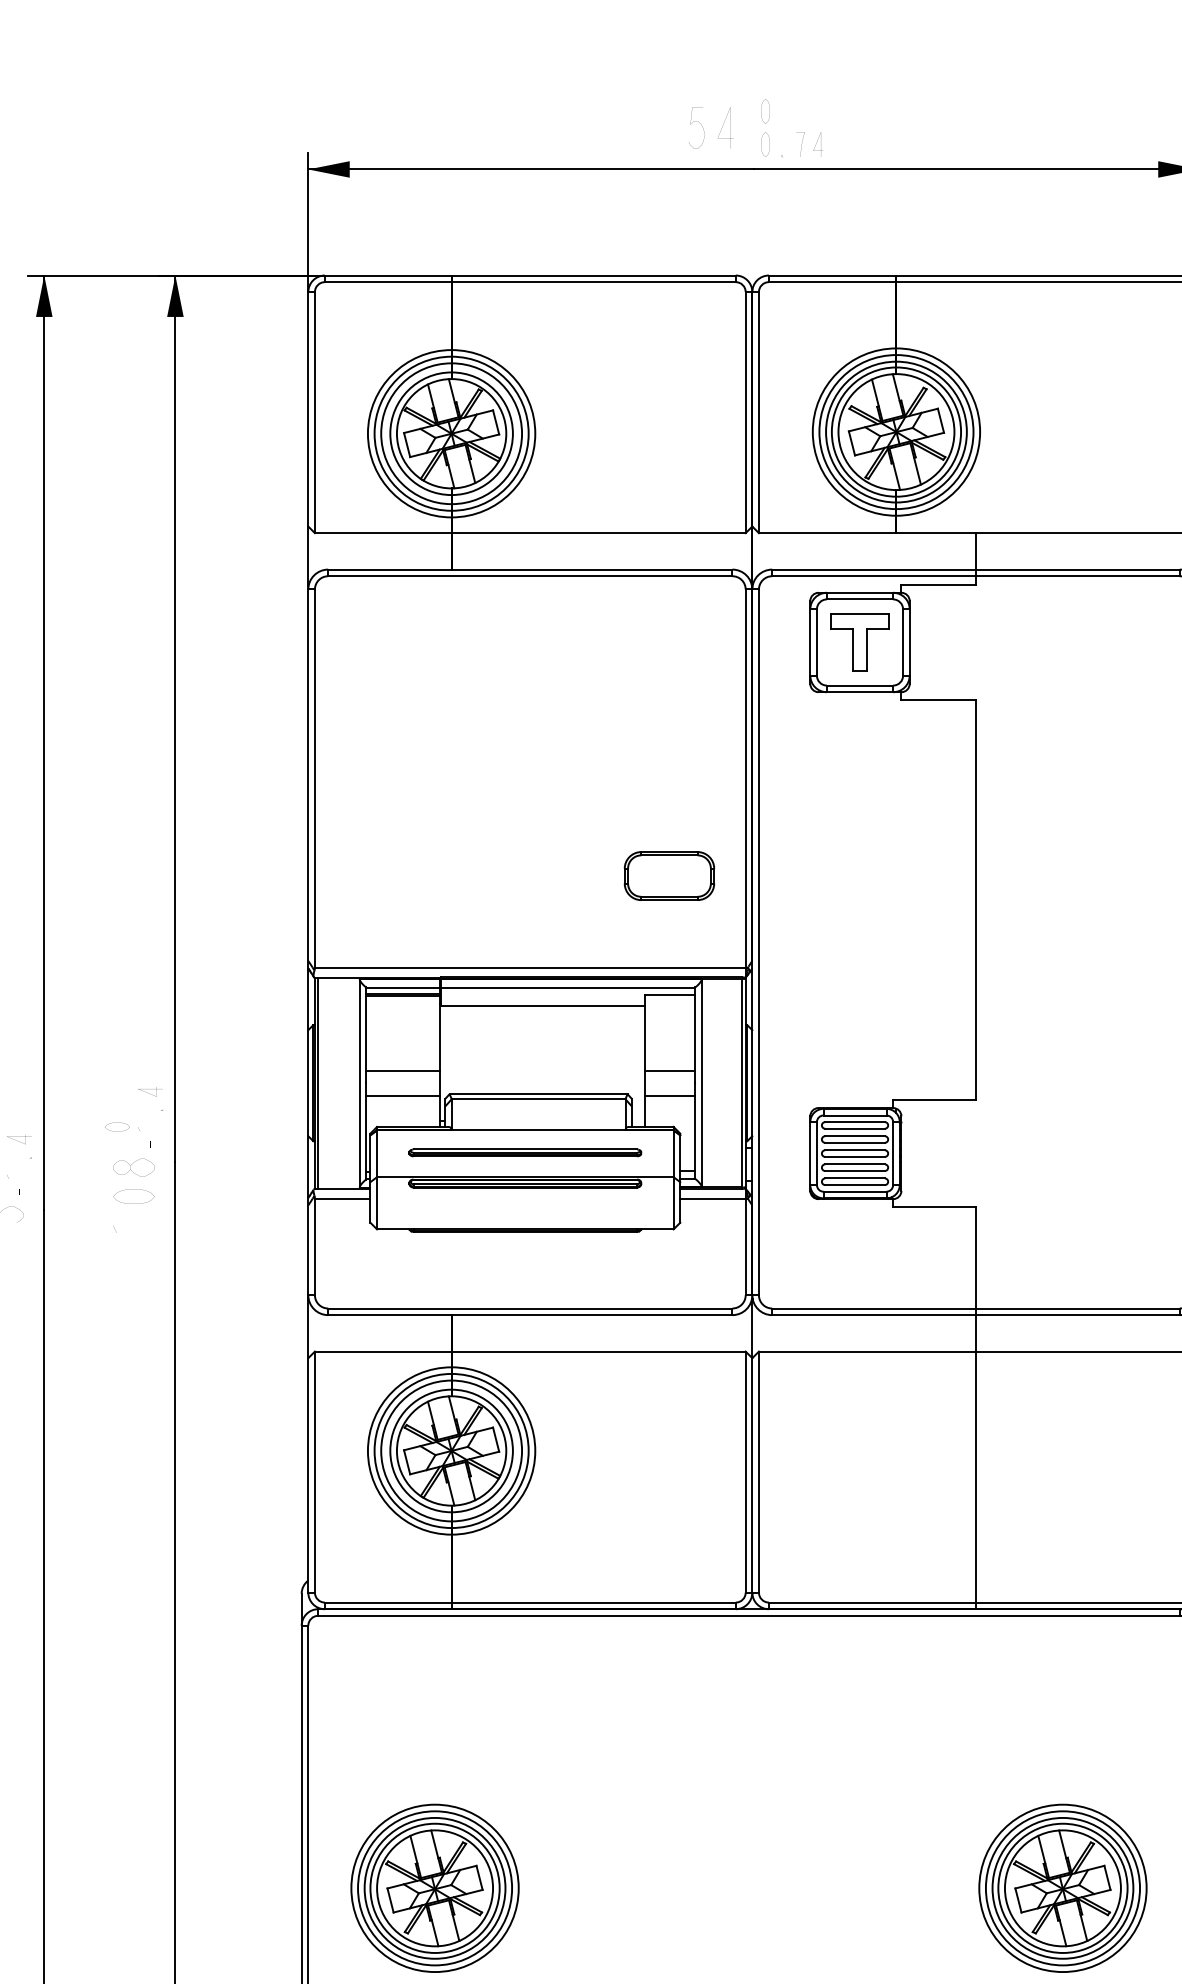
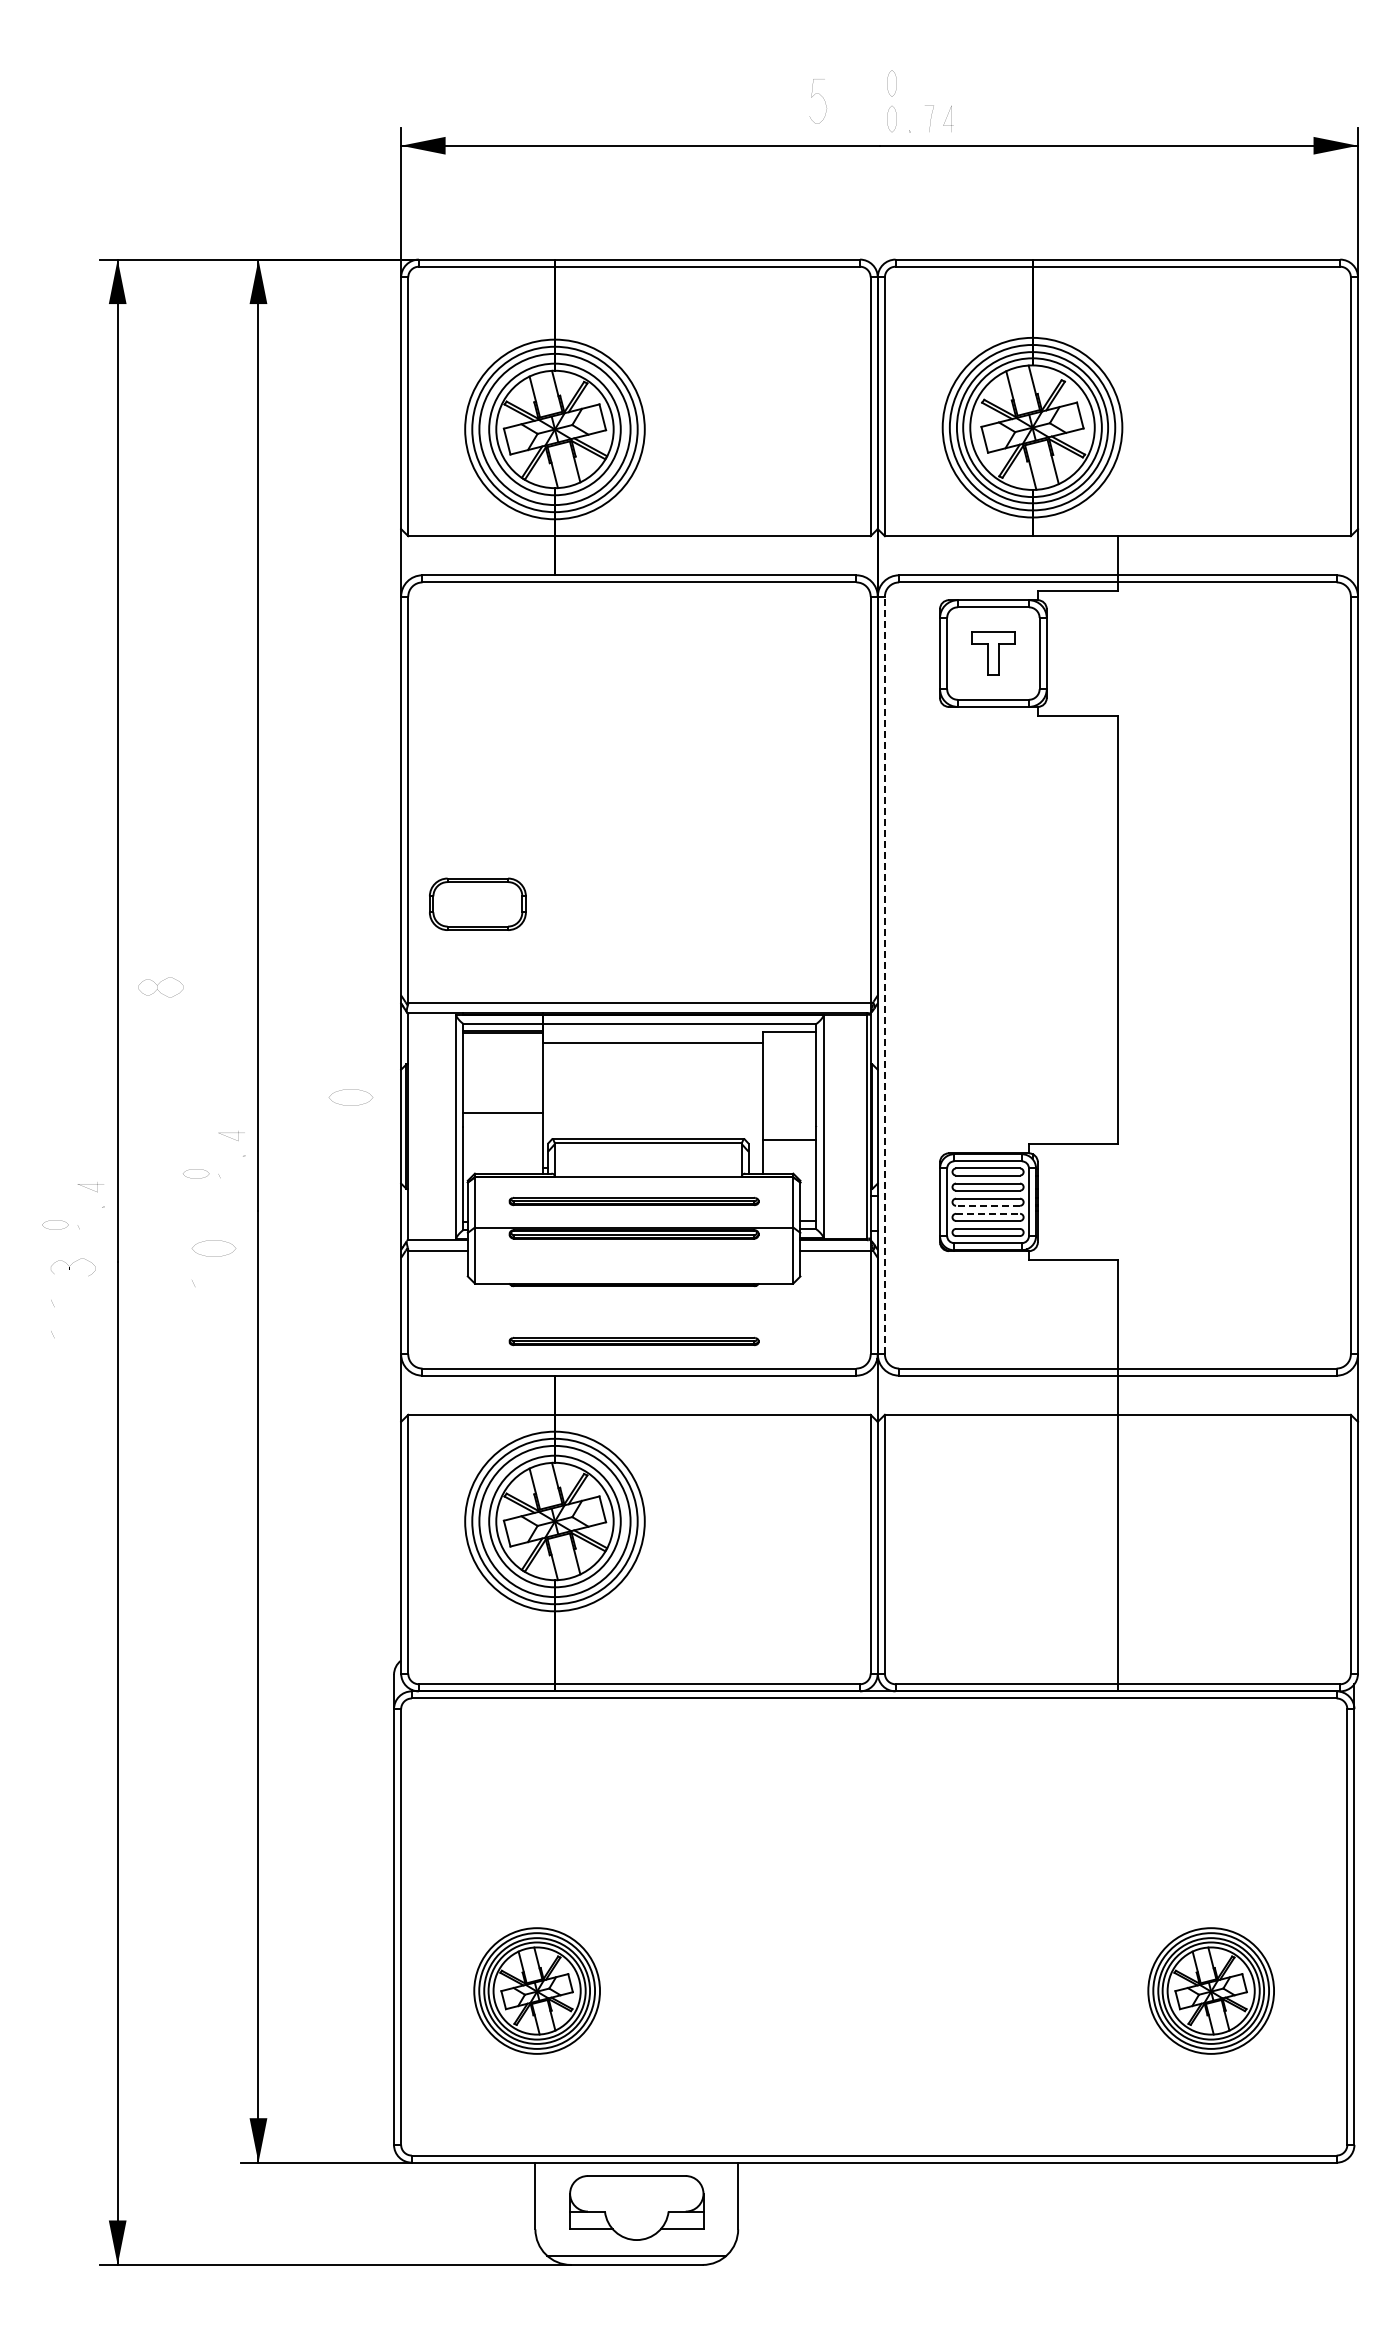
line: (723, 125) -> (846, 98), removed
part: (860, 642) -> (993, 653), size x0.7
part: (669, 875) -> (477, 903), moved
line: (758, 942) -> (884, 975), solid -> dashed
part: (262, 1048) -> (351, 1089), added
line: (670, 1070) -> (789, 1113), removed
line: (317, 1083) -> (411, 1126), removed
line: (402, 1095) -> (502, 1139), removed
line: (854, 1156) -> (987, 1205), solid -> dashed
line: (855, 1164) -> (988, 1213), solid -> dashed
part: (133, 1167) -> (160, 987), moved
part: (524, 1283) -> (633, 1341), added
part: (434, 1887) -> (536, 1990), size x0.7
part: (1062, 1887) -> (1210, 1990), size x0.7

